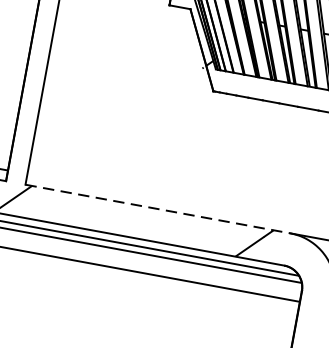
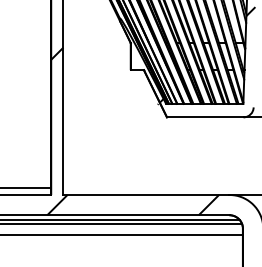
line: (158, 208) -> (146, 194), dashed -> solid

